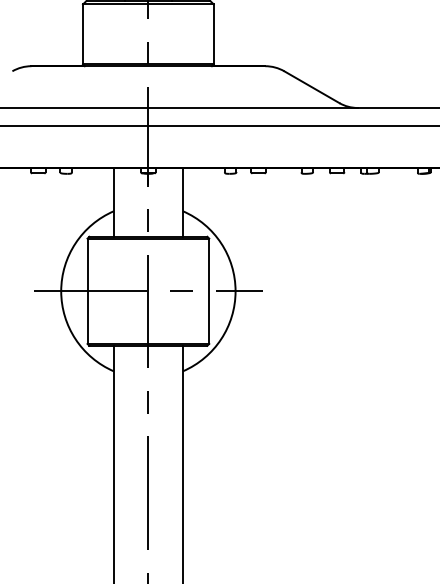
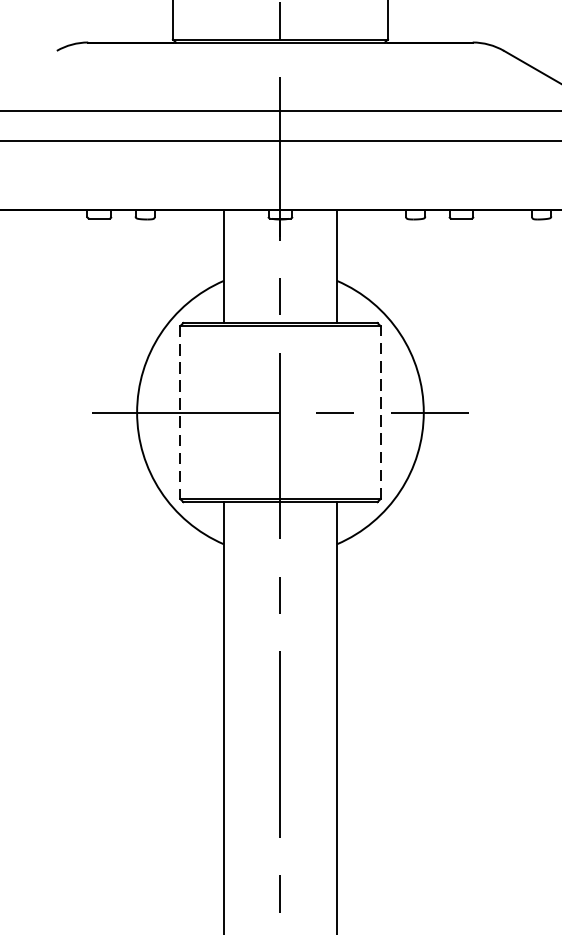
line: (87, 291) -> (180, 412), solid -> dashed
line: (209, 291) -> (380, 412), solid -> dashed

